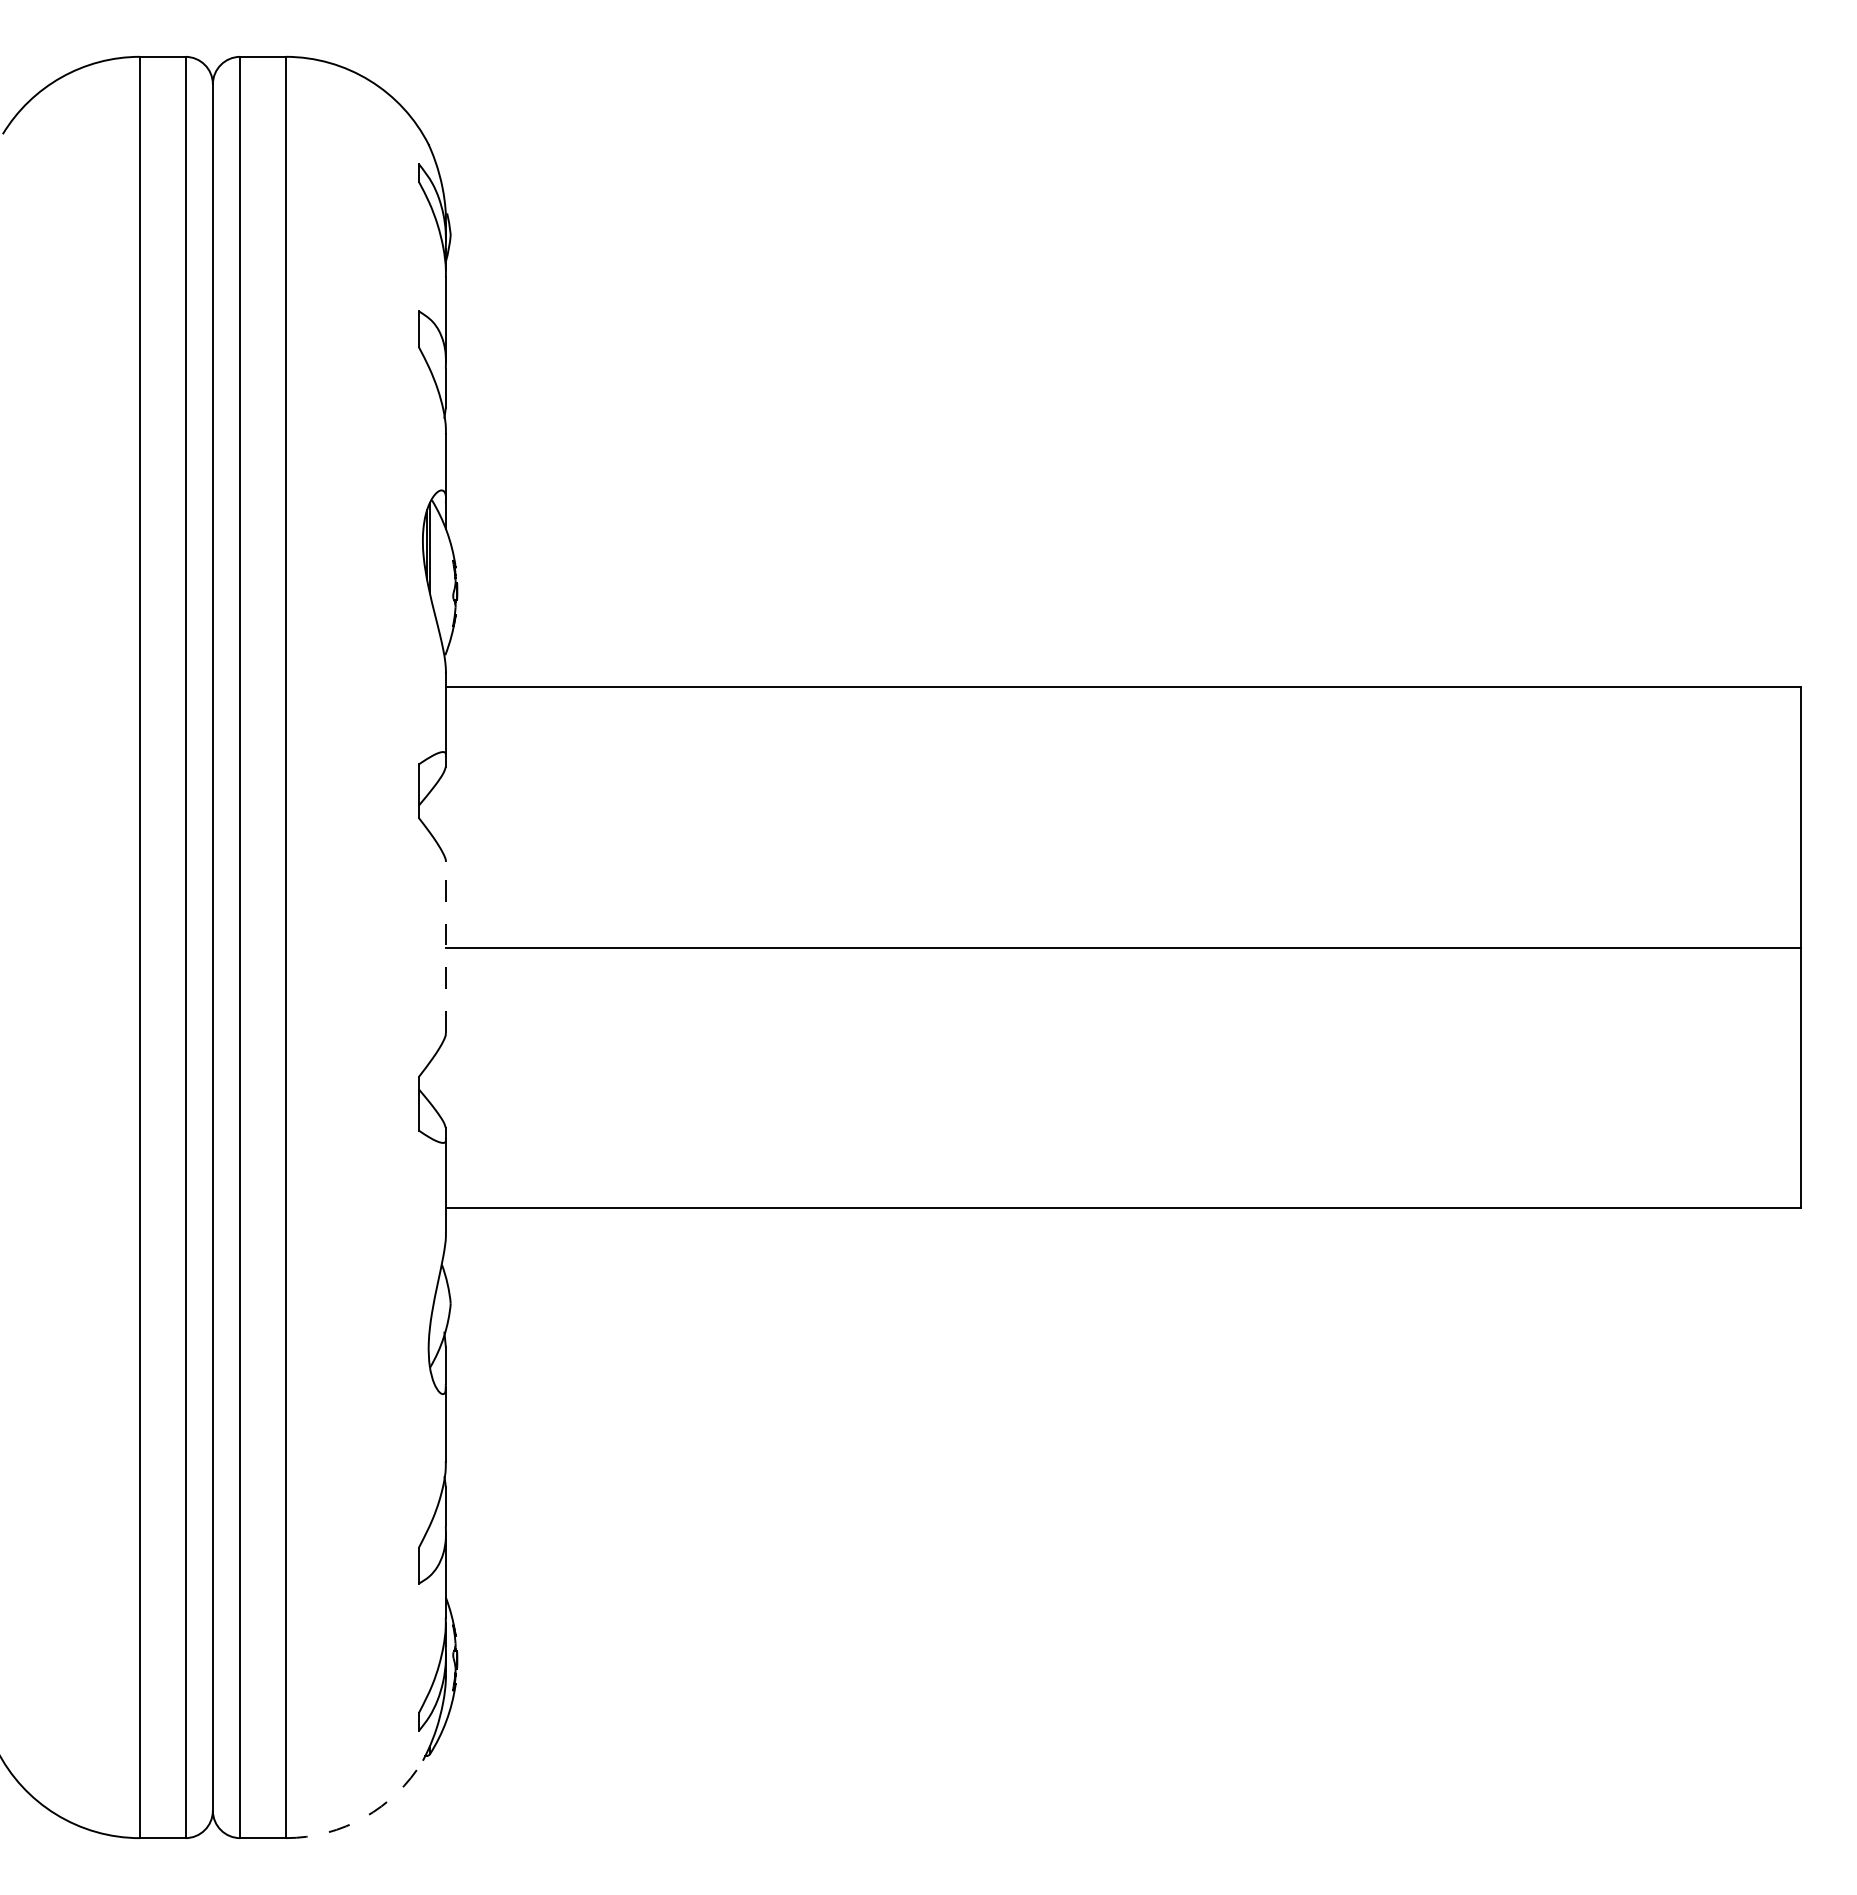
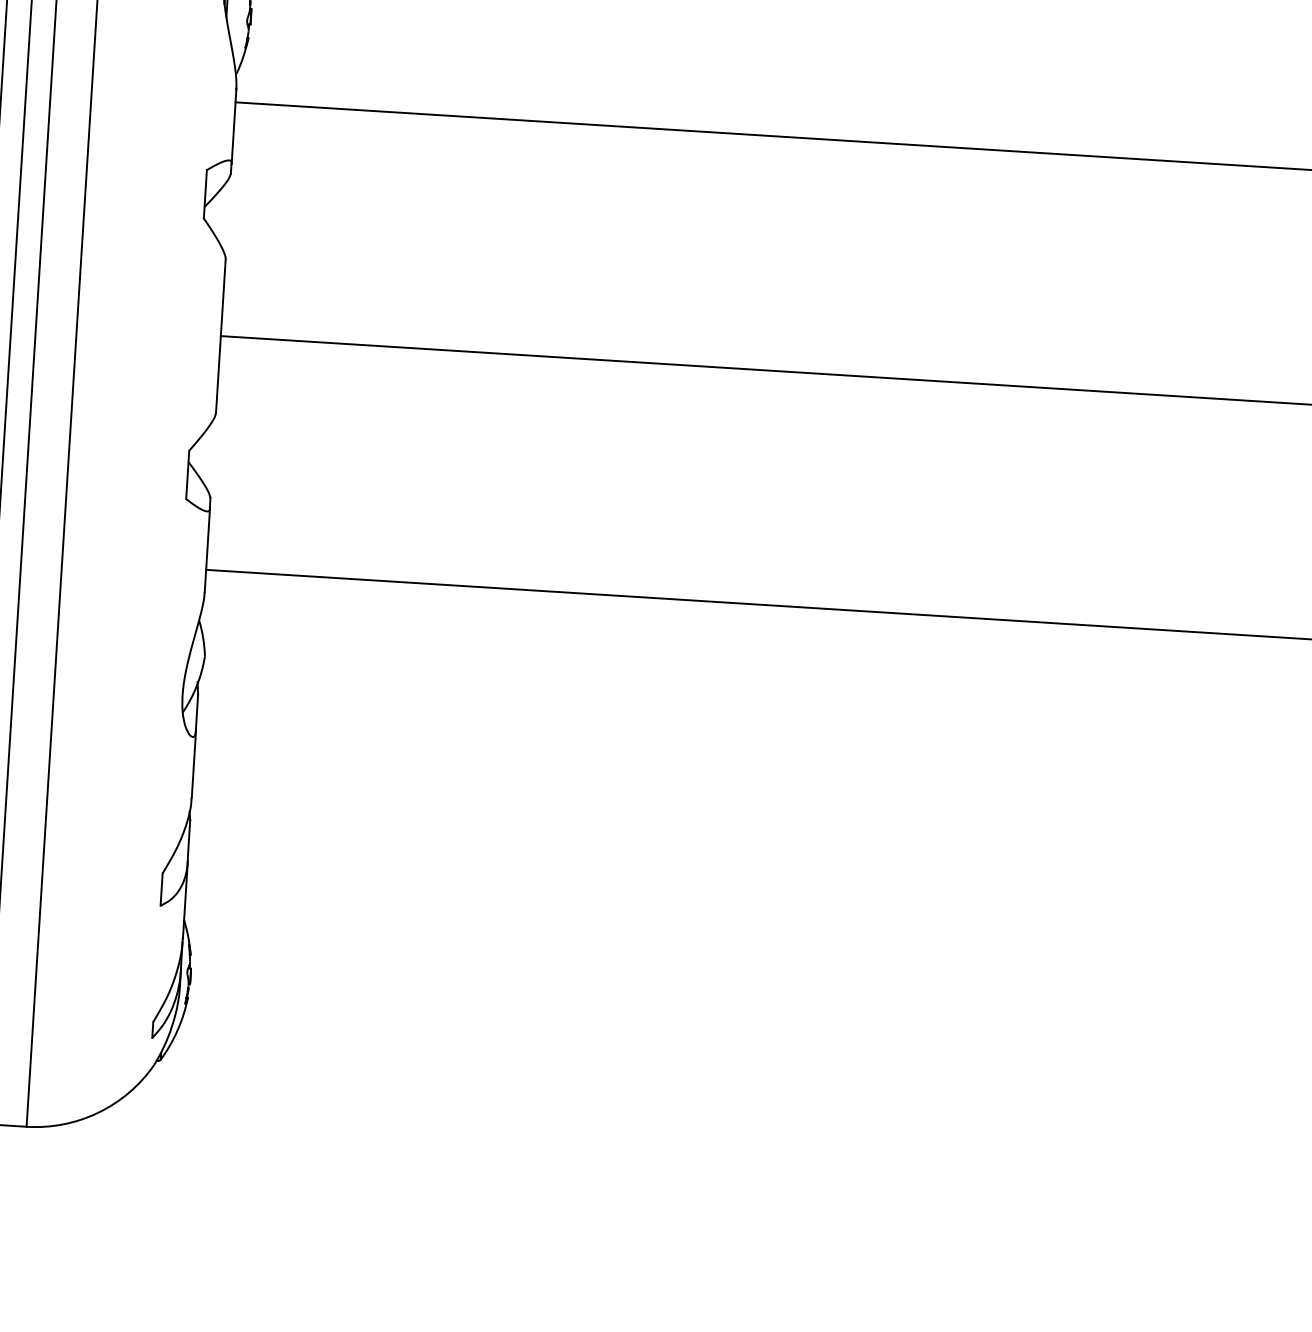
line: (446, 947) -> (221, 336), dashed -> solid
arc: (364, 1817) -> (98, 1112), dashed -> solid

